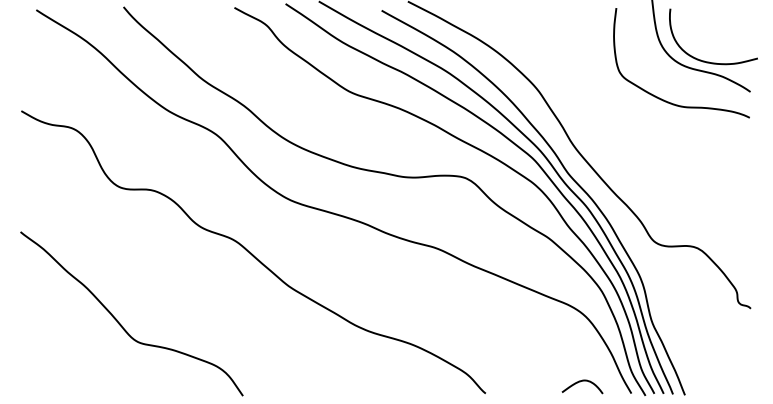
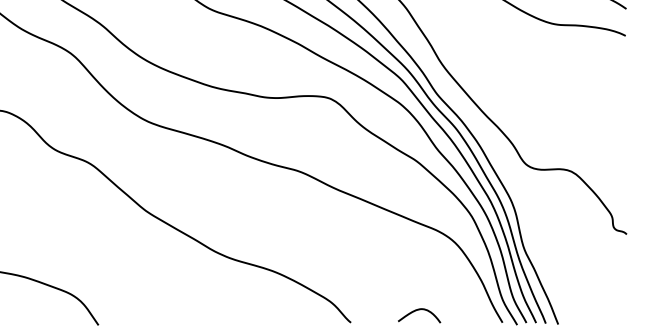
curve: (580, 382) -> (417, 311), moved

